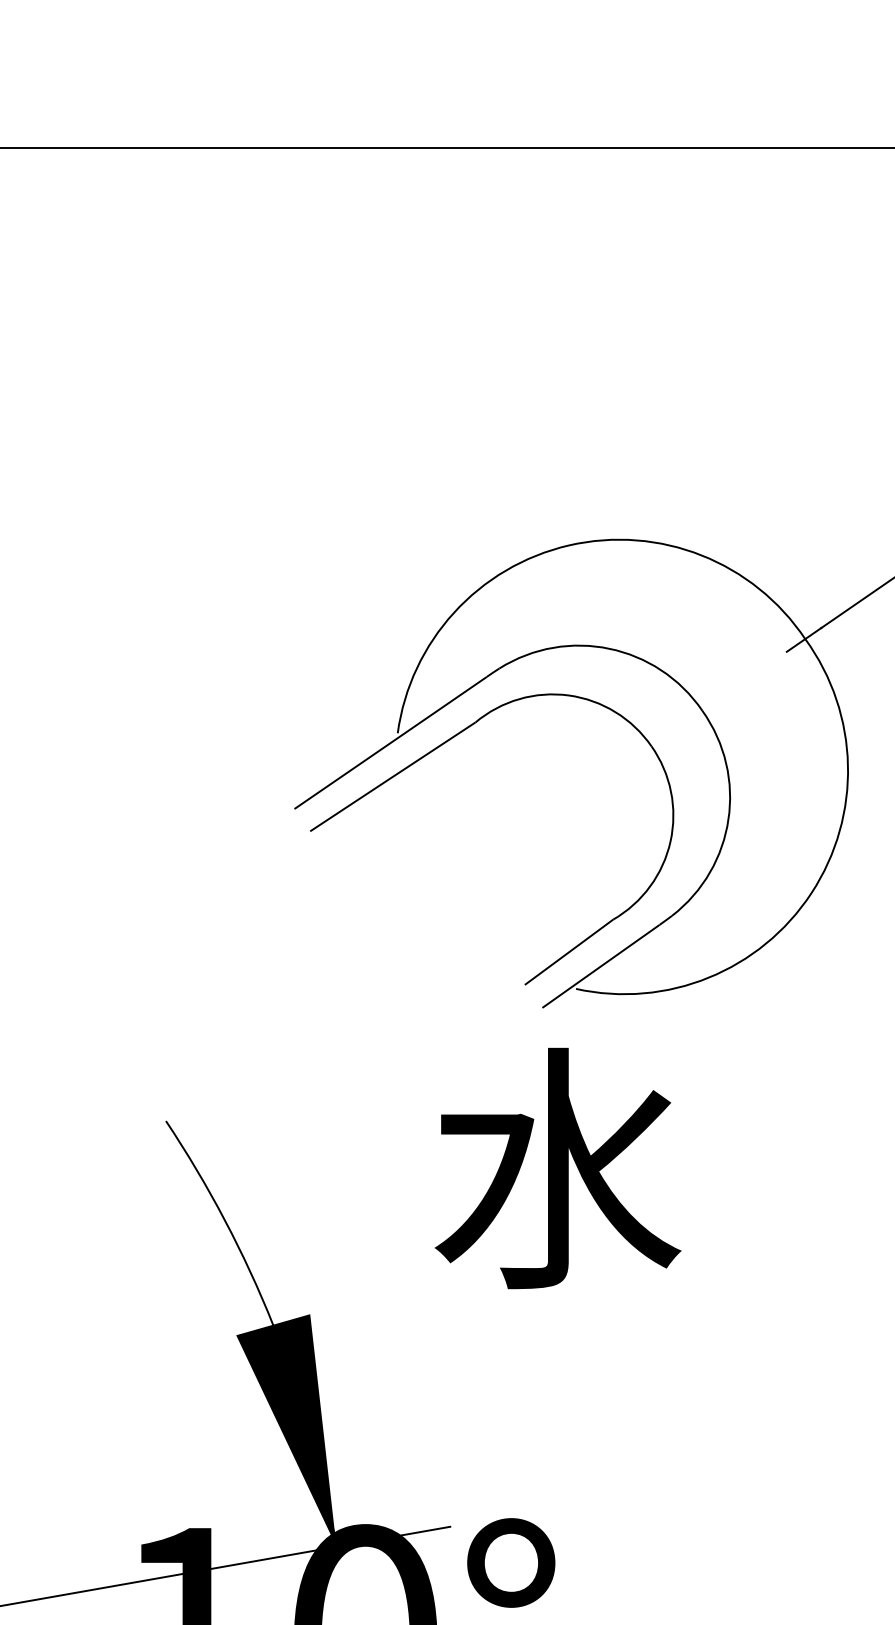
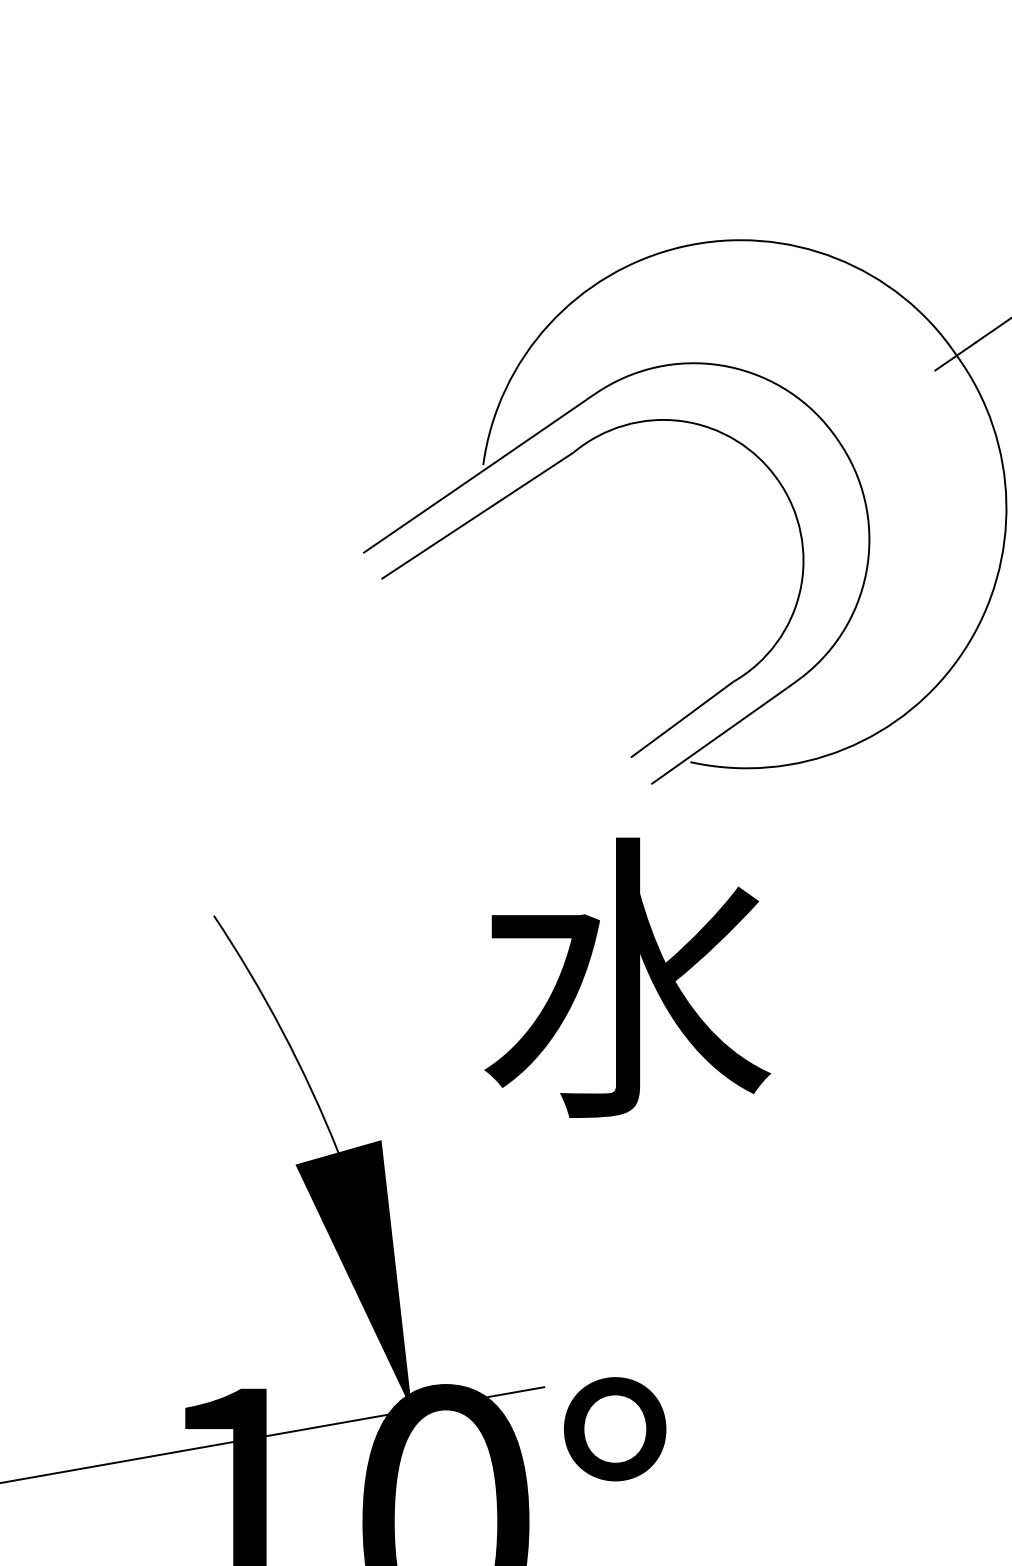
text: (557, 1168) -> (627, 977), moved

